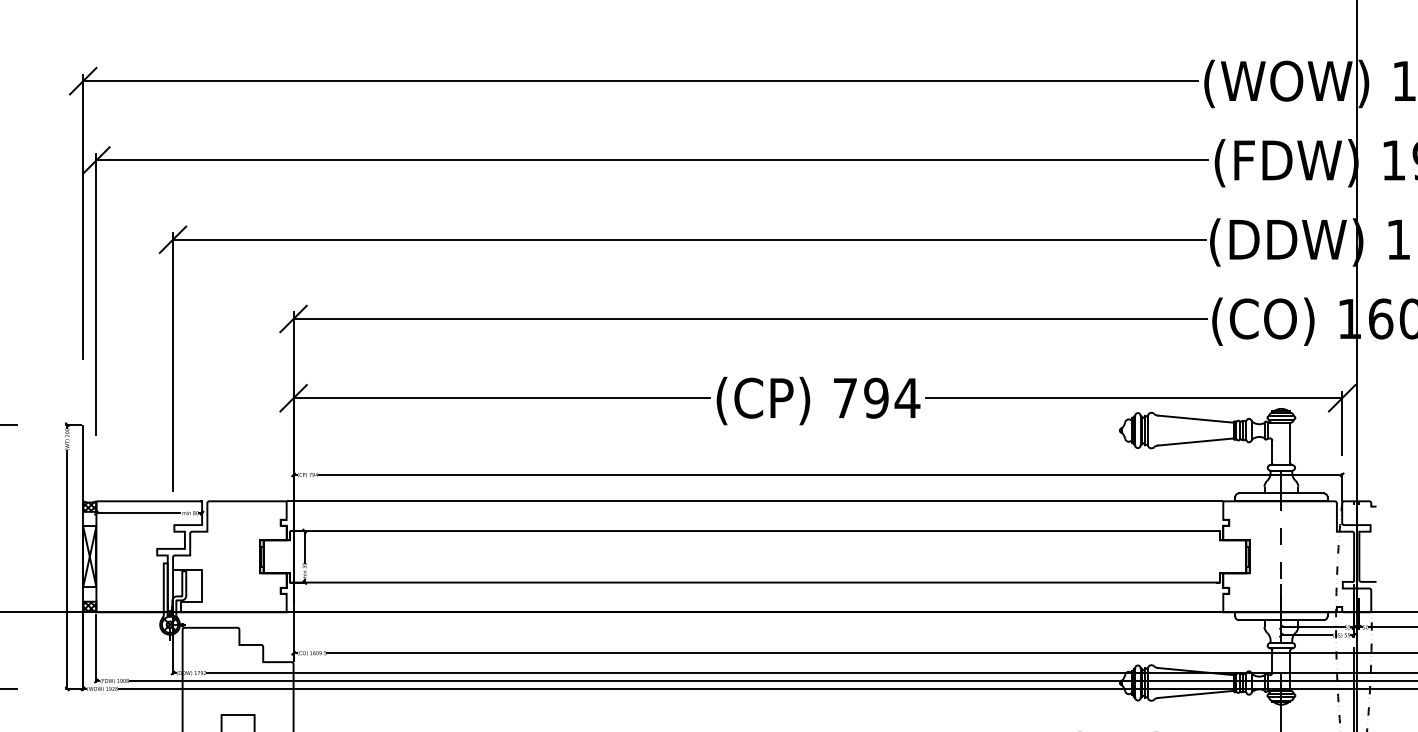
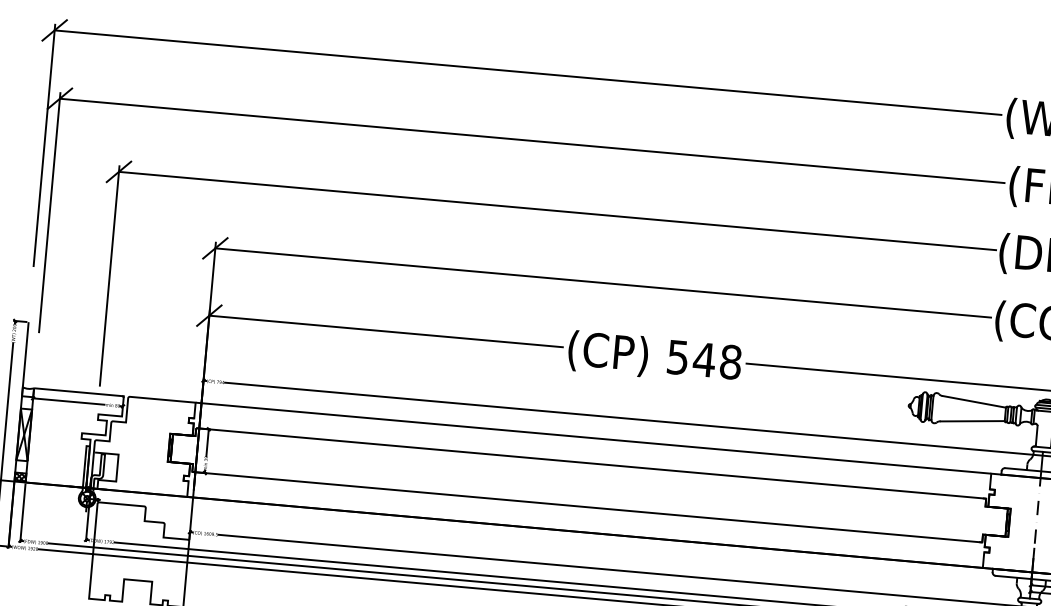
text: (876, 397) -> (704, 359), 794 -> 548
hatch: (89, 506) -> (27, 392), removed

